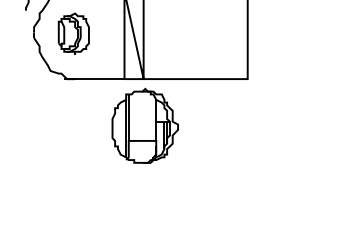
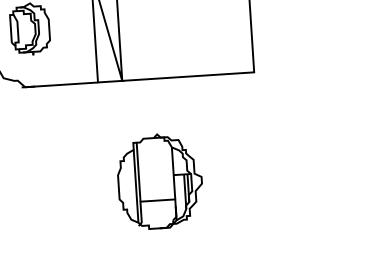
part: (144, 125) -> (159, 180), moved

